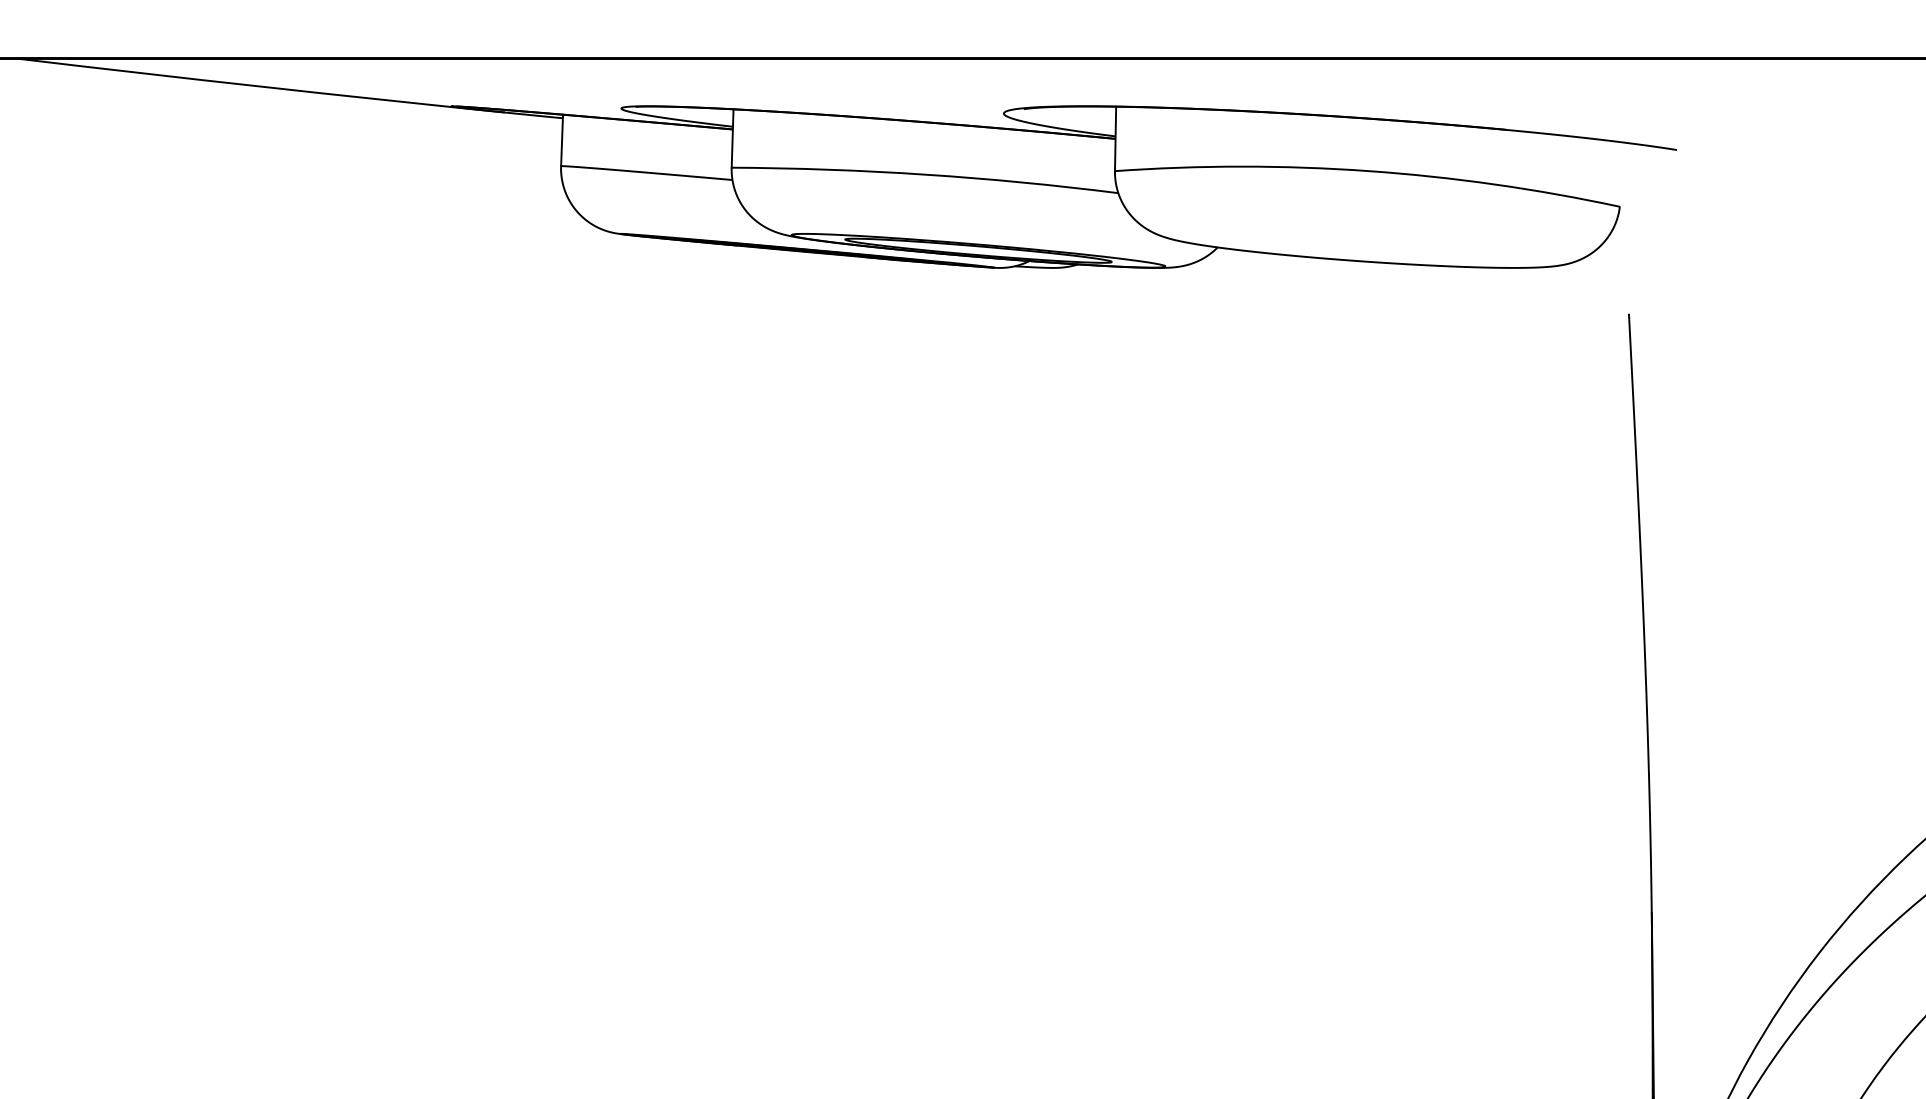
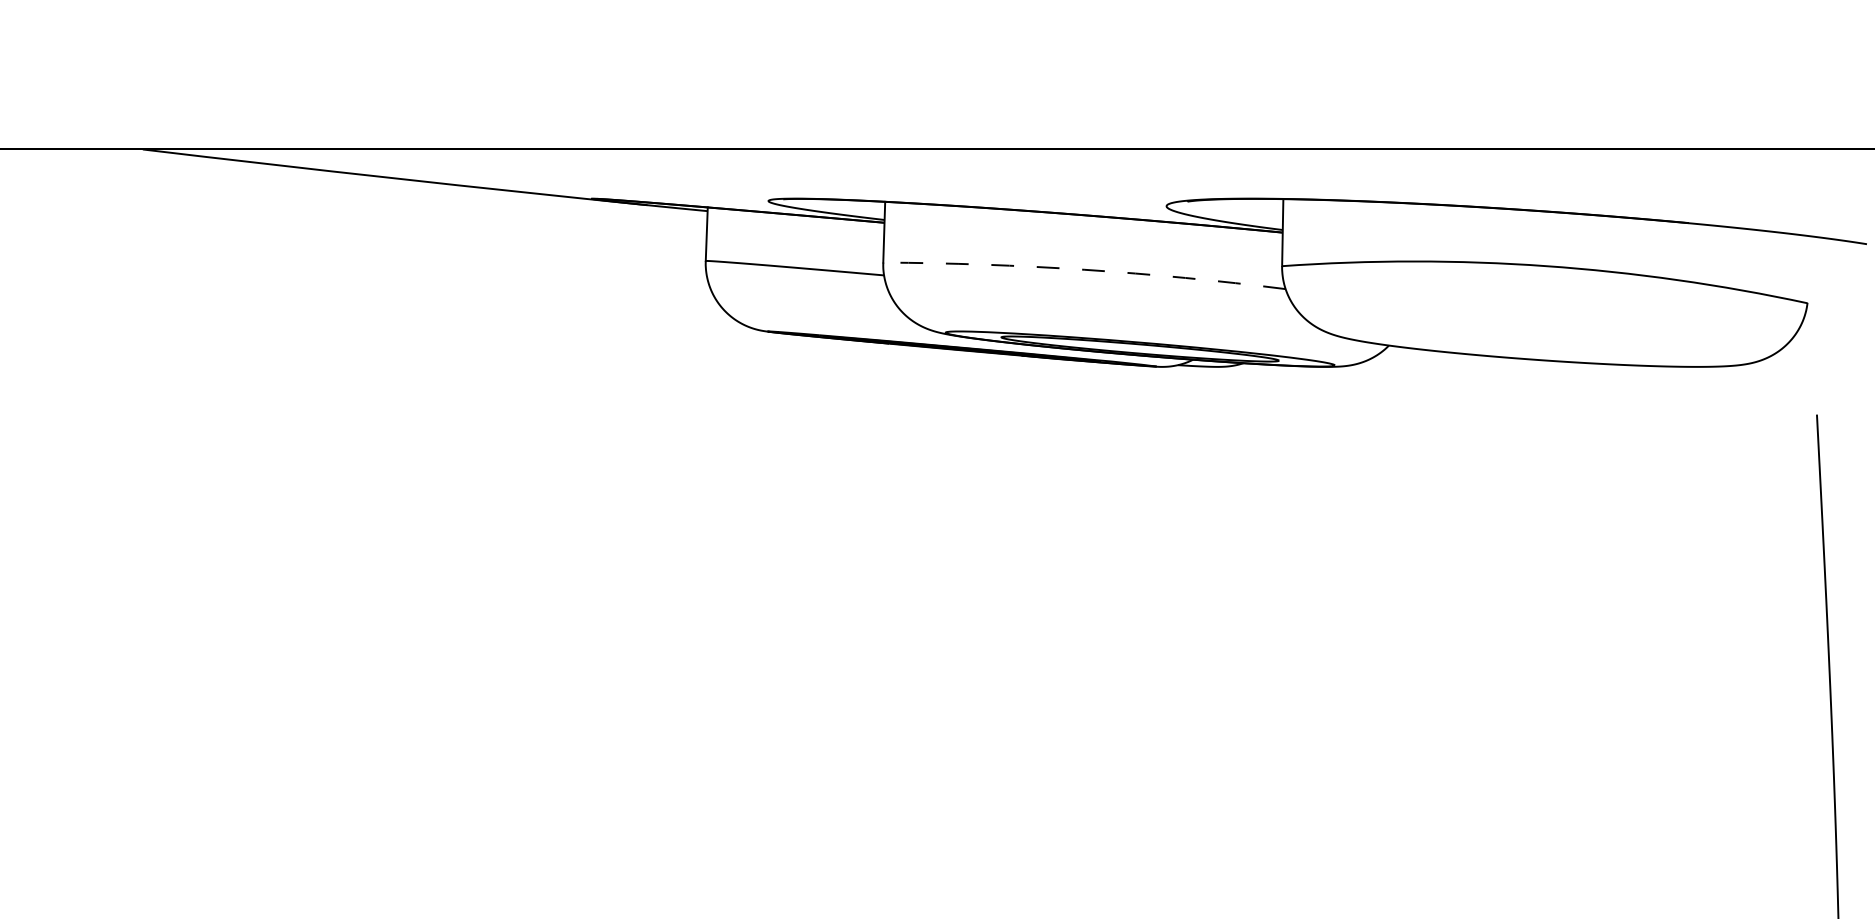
arc: (925, 174) -> (1084, 269), solid -> dashed

